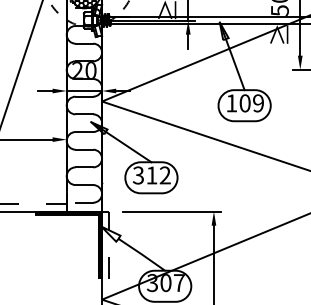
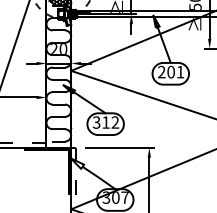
text: (245, 102) -> (171, 71), 109 -> 201

